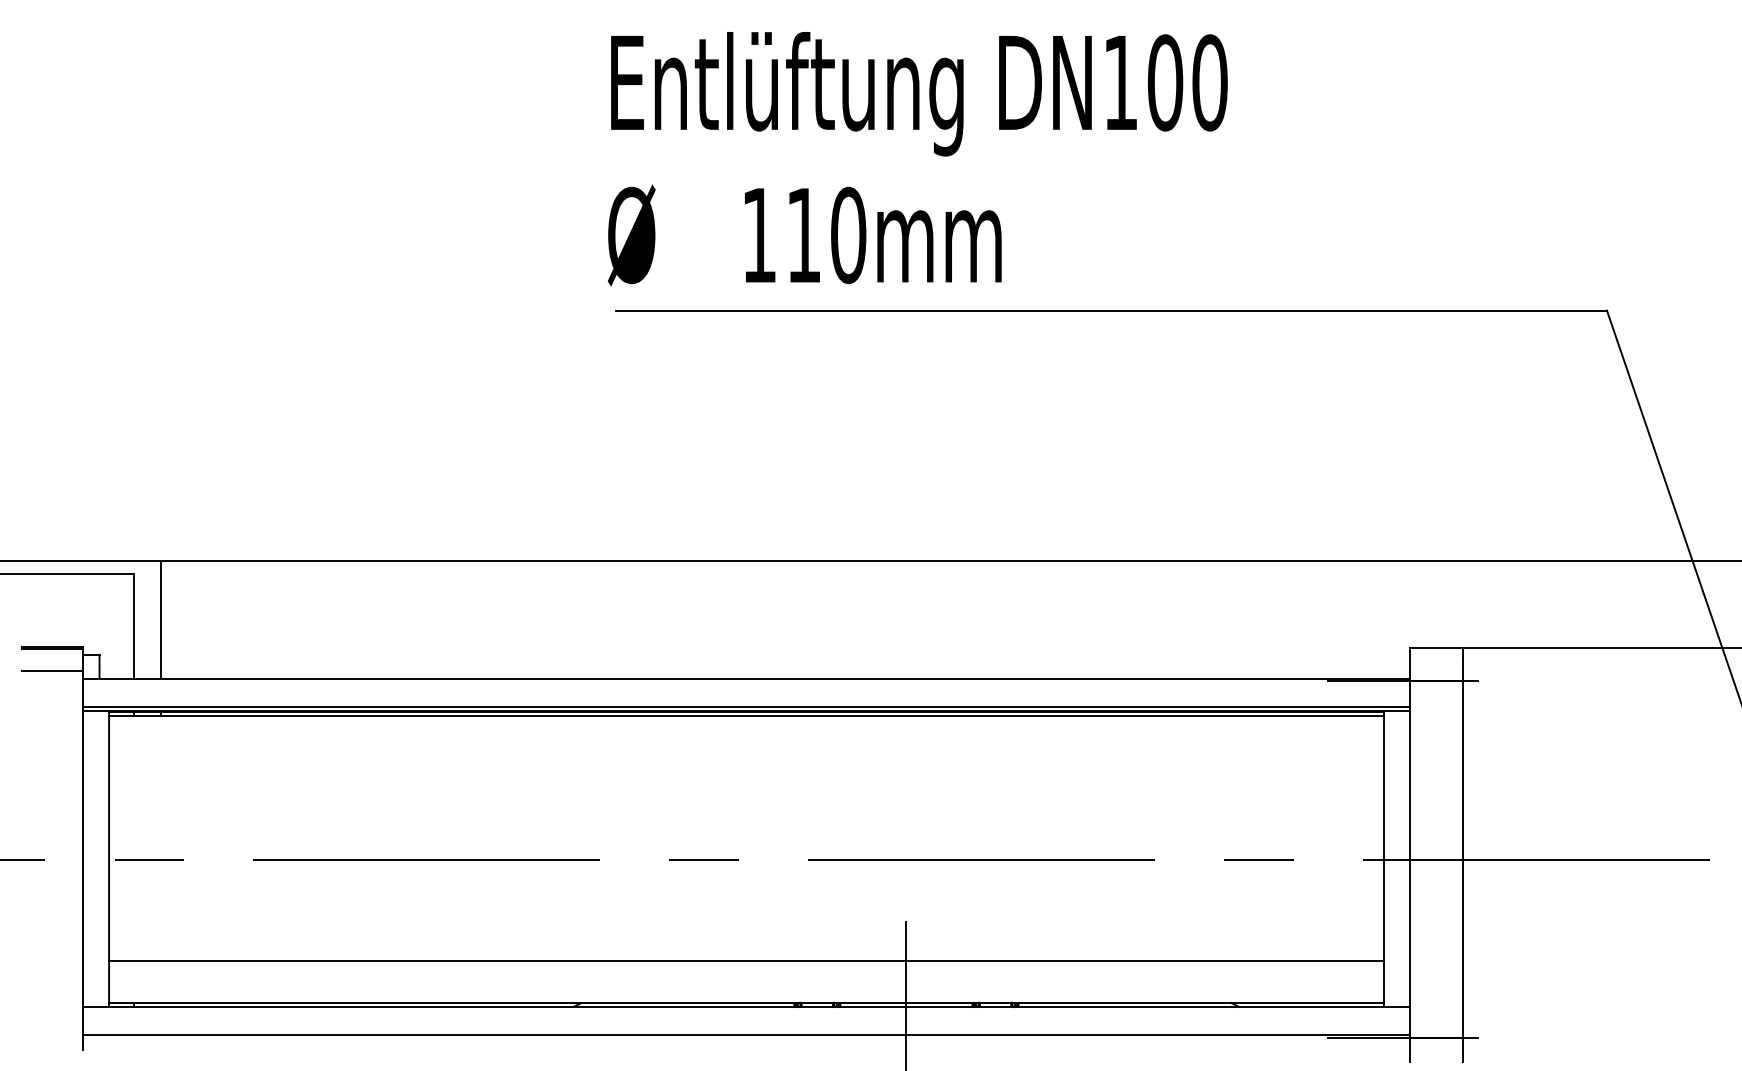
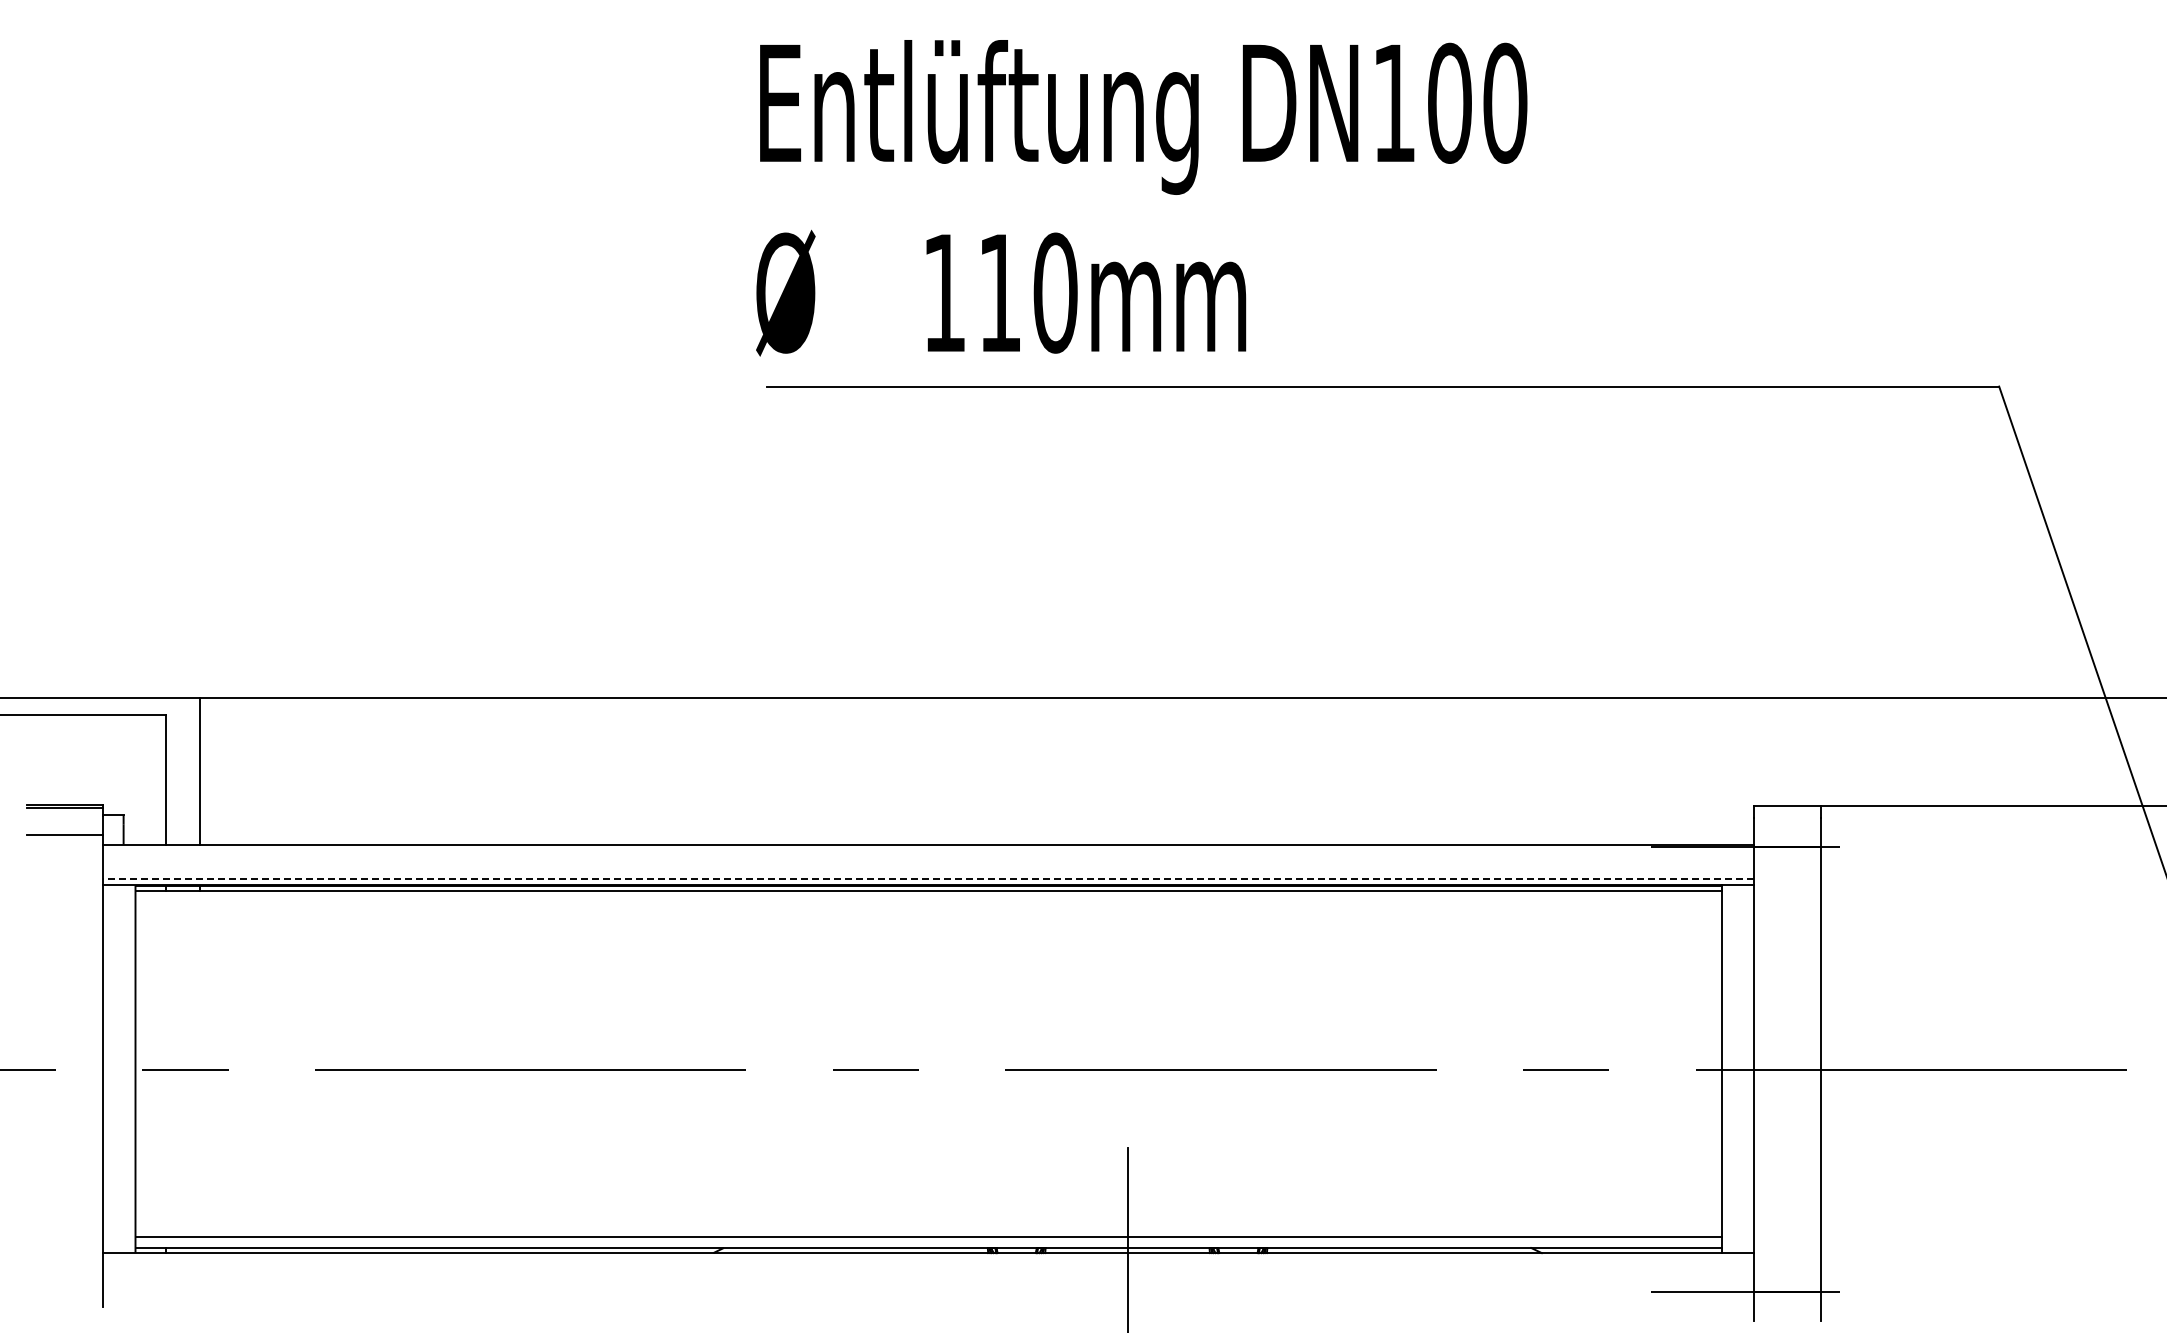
line: (746, 706) -> (928, 879), solid -> dashed
line: (746, 960) -> (928, 1236), moved
line: (746, 1034) -> (928, 1287), removed

